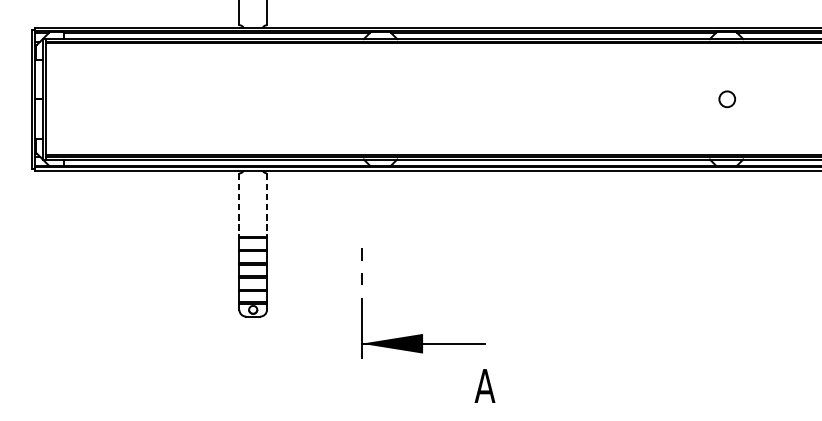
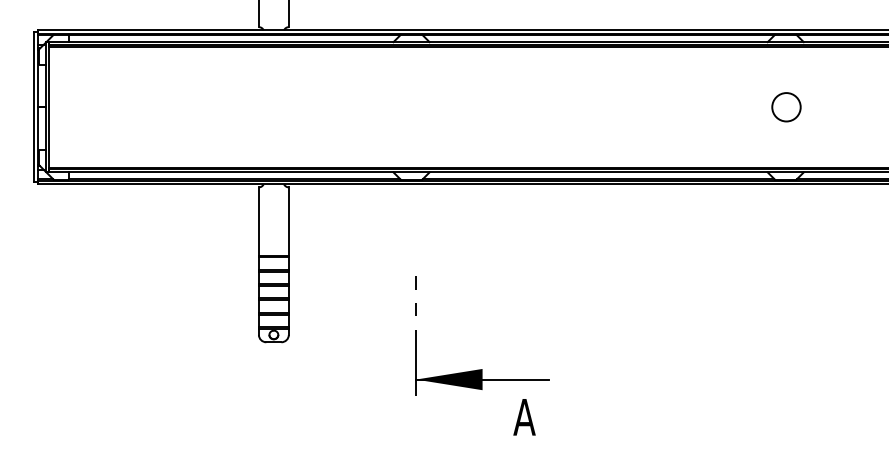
circle: (727, 99) -> (786, 107), size x1.67
line: (238, 204) -> (258, 221), dashed -> solid
line: (266, 204) -> (288, 221), dashed -> solid
part: (423, 334) -> (482, 369), moved

